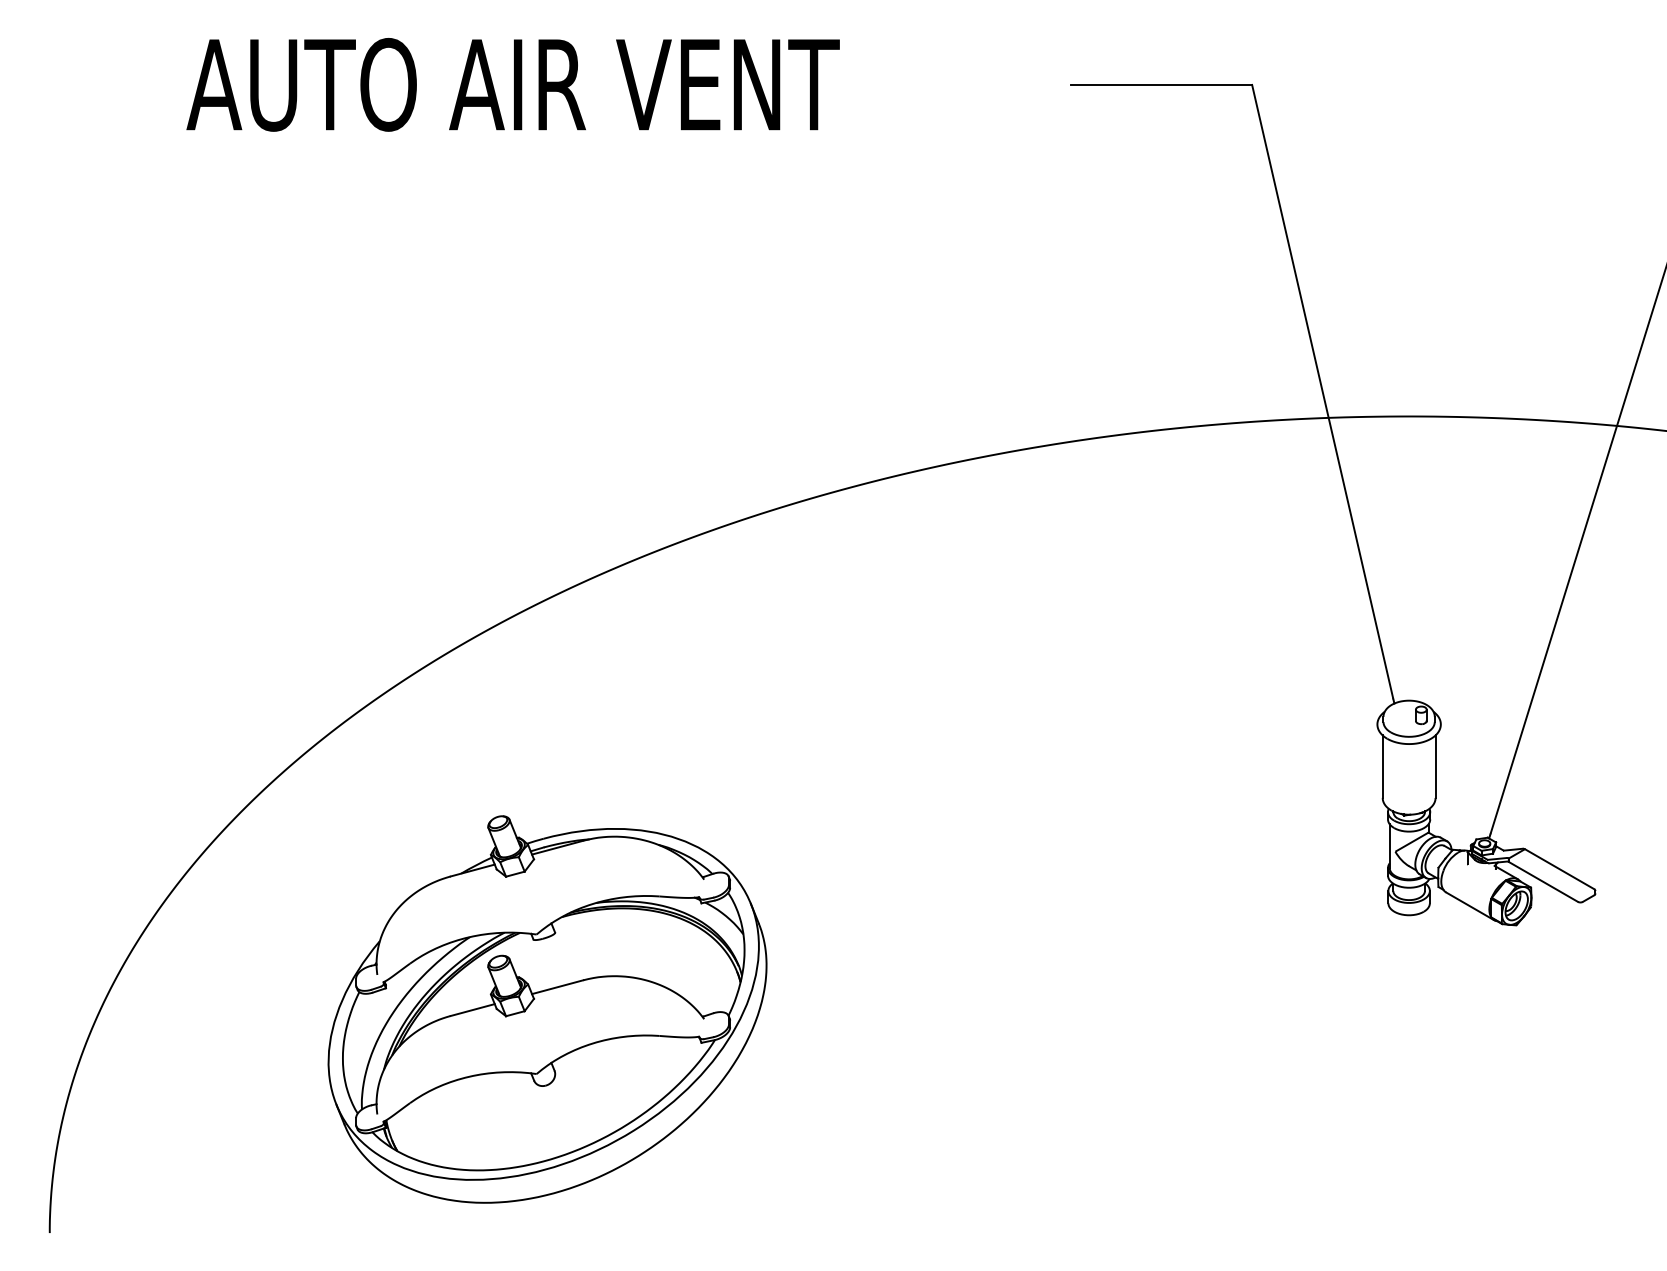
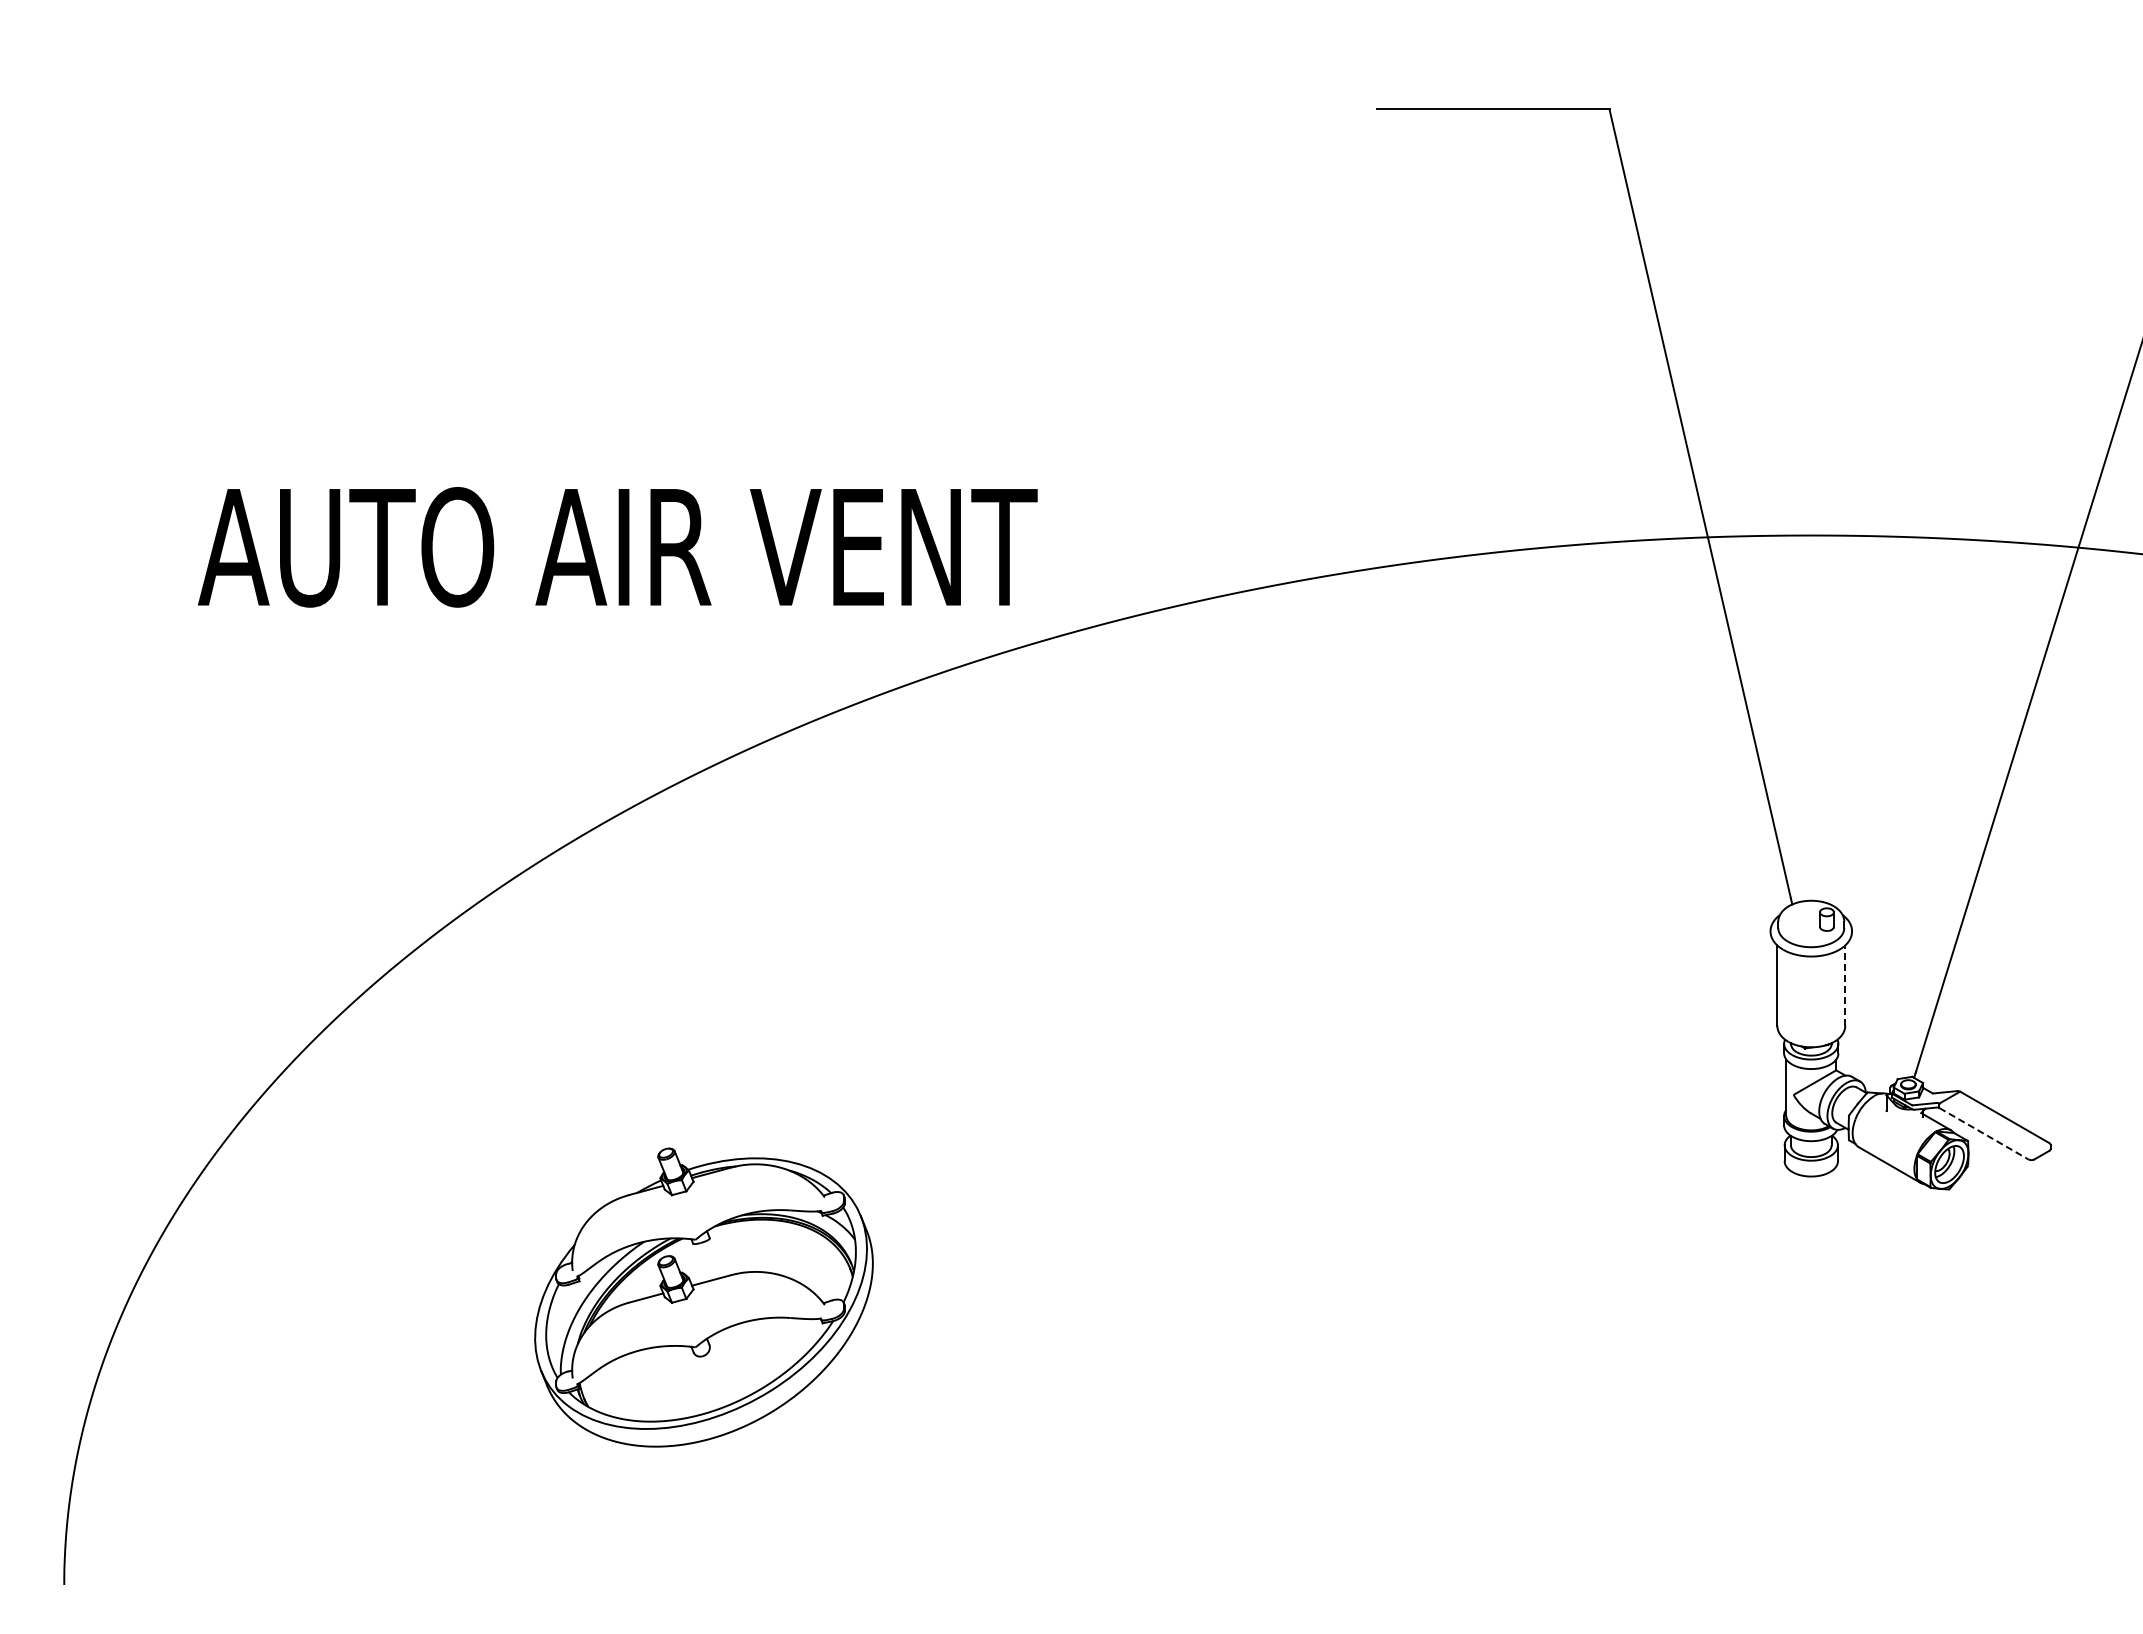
text: (512, 84) -> (617, 547), moved
line: (1435, 766) -> (1845, 985), solid -> dashed
line: (1543, 881) -> (1984, 1133), solid -> dashed
part: (547, 1009) -> (703, 1297), size x0.6

